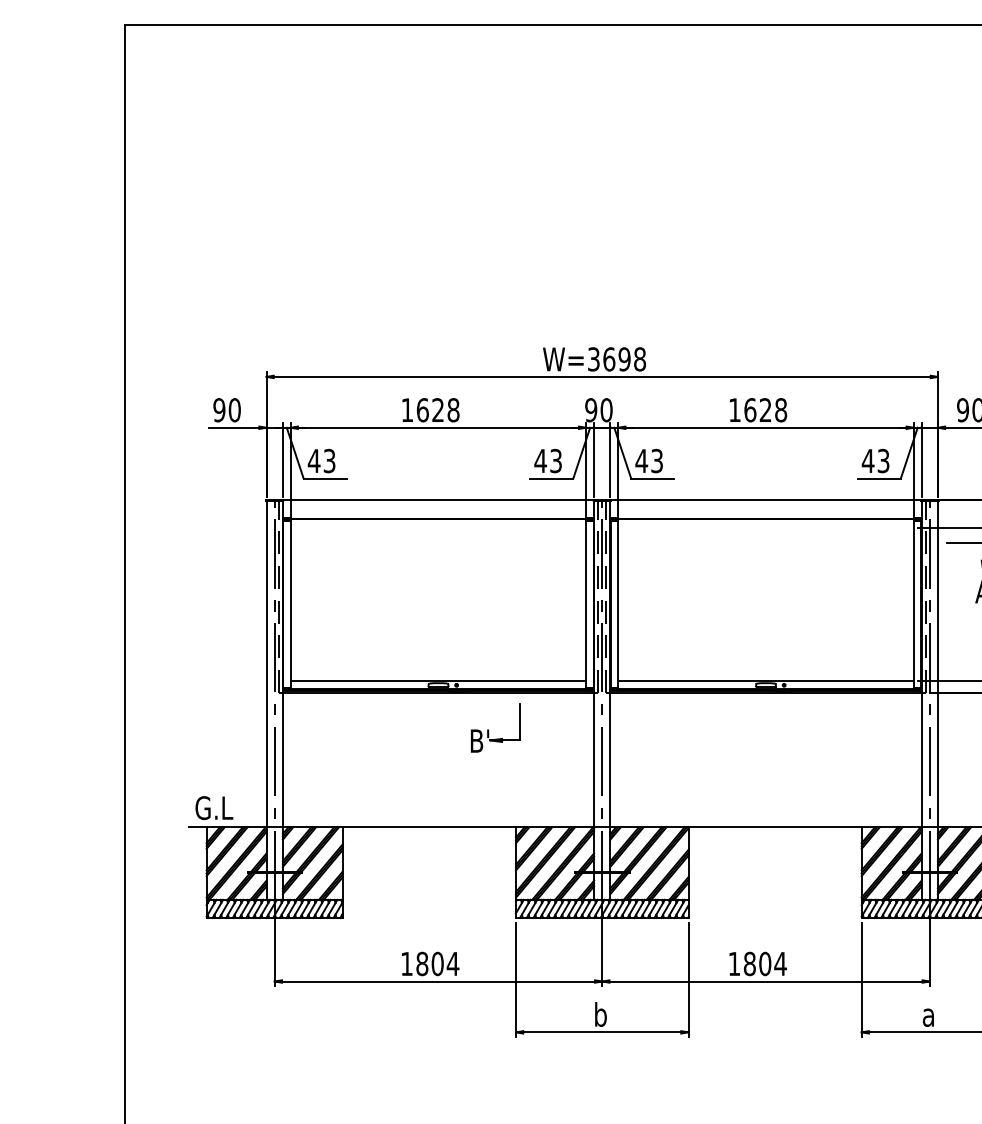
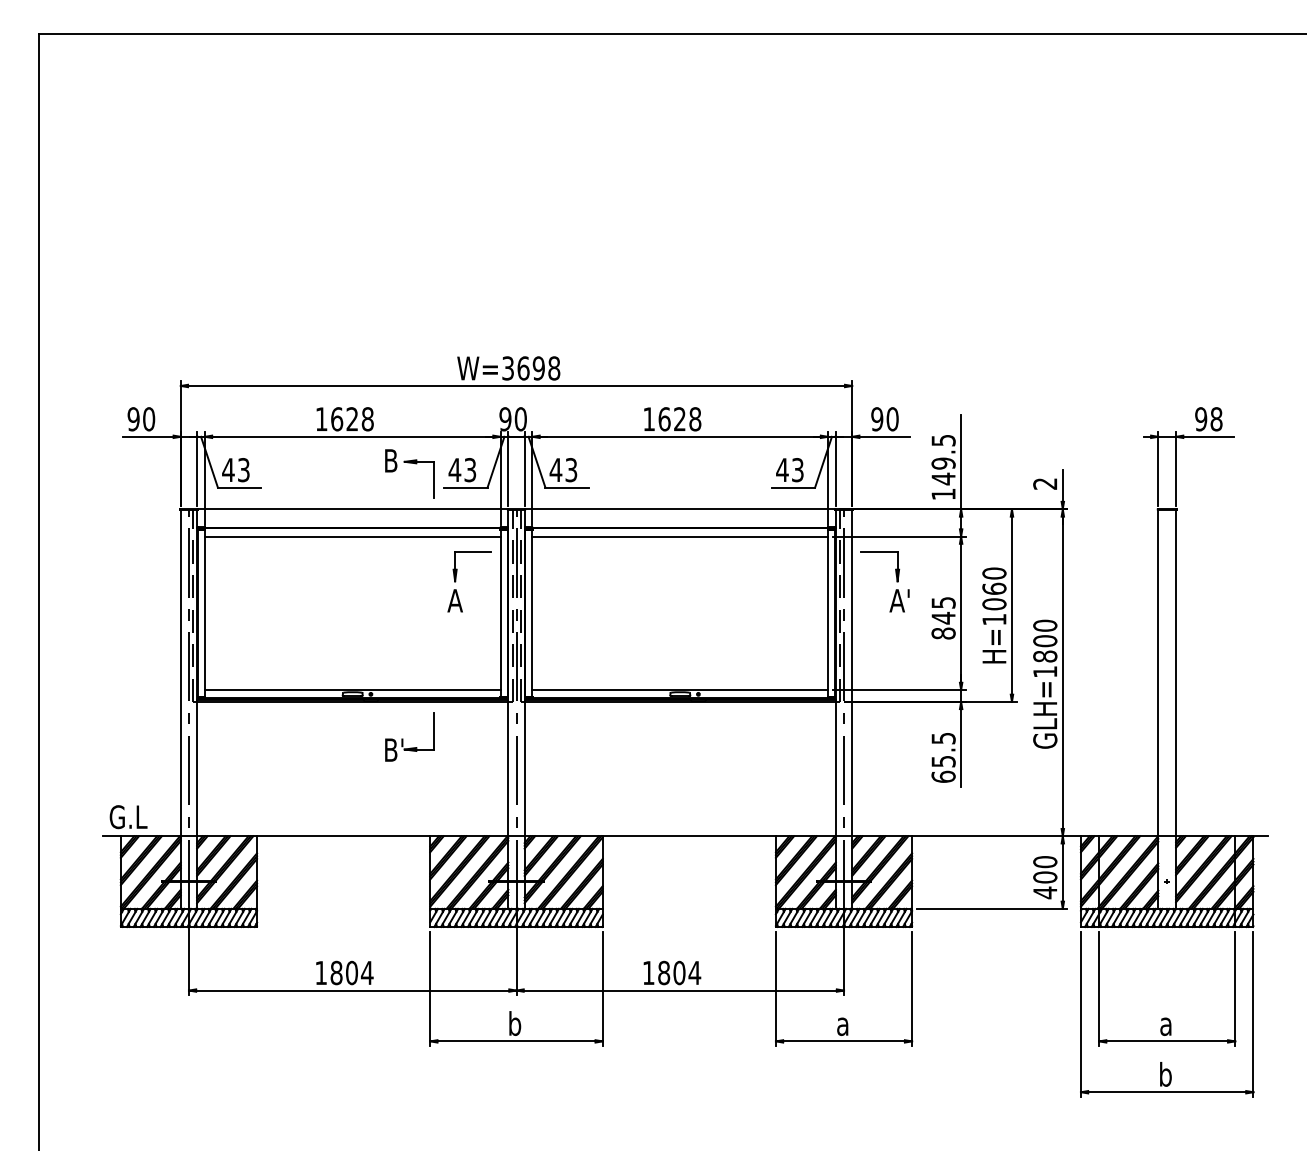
part: (495, 454) -> (409, 463), added
line: (438, 527) -> (352, 536), added
line: (766, 527) -> (680, 536), added
part: (542, 572) -> (456, 581), added

